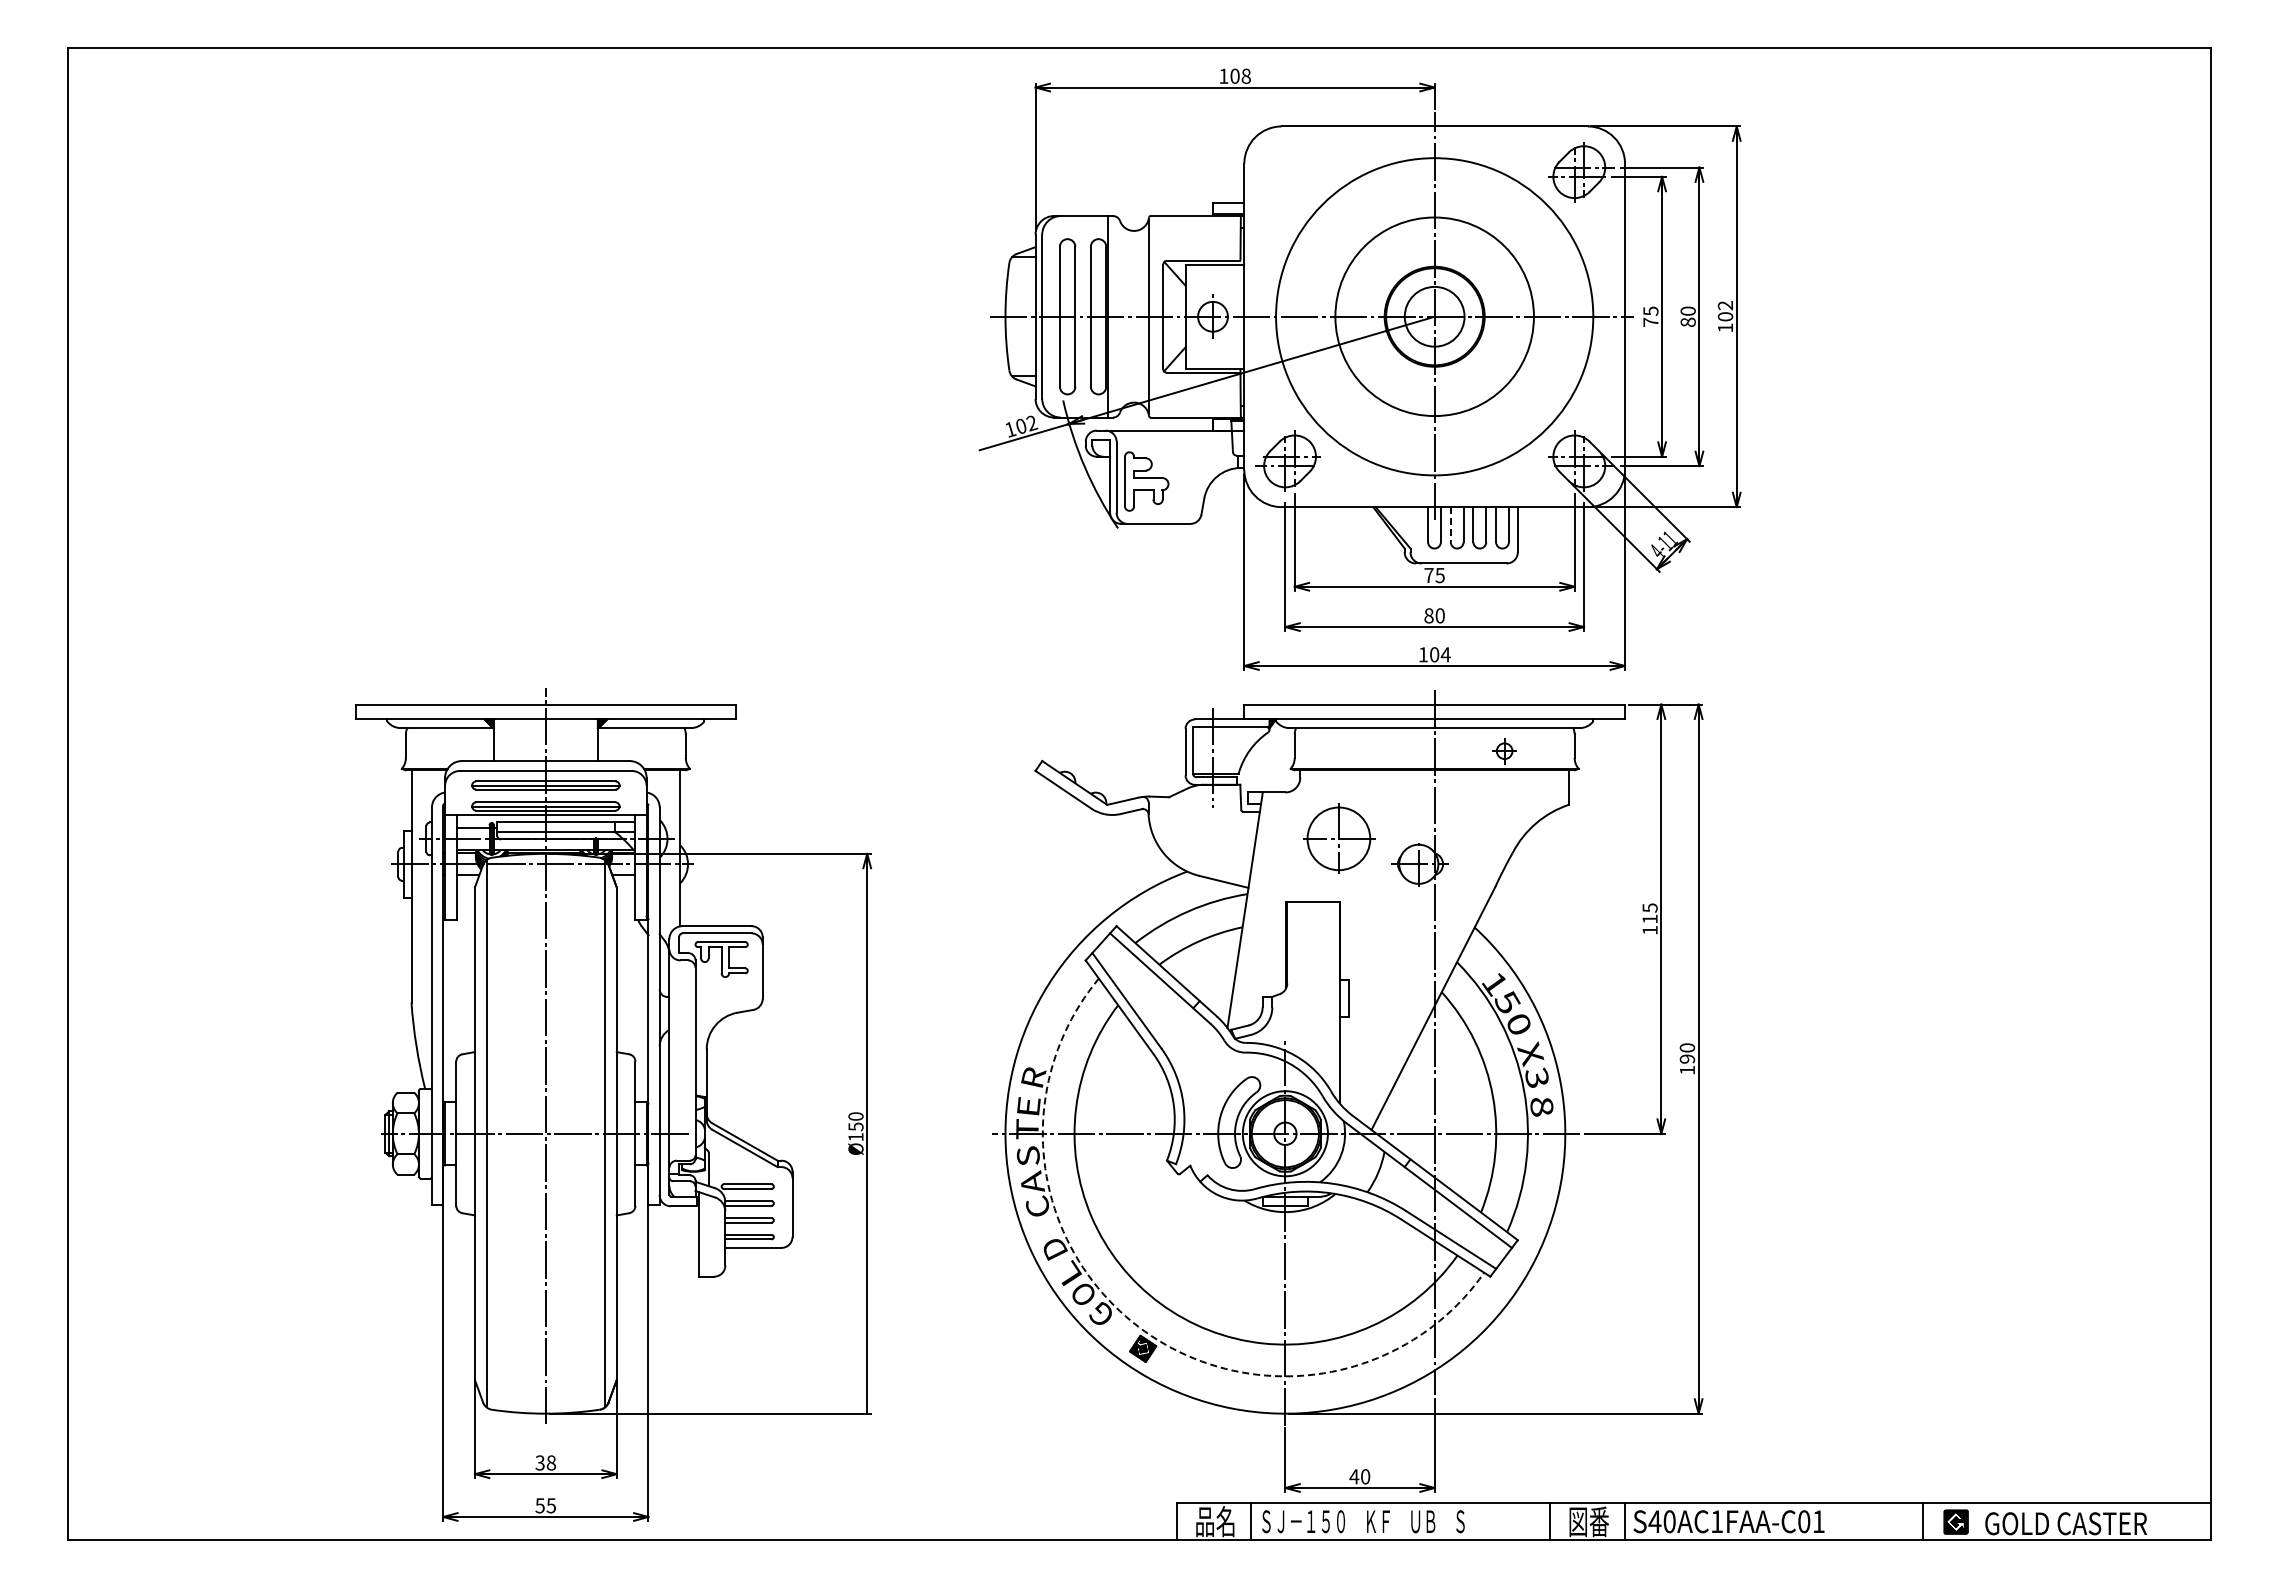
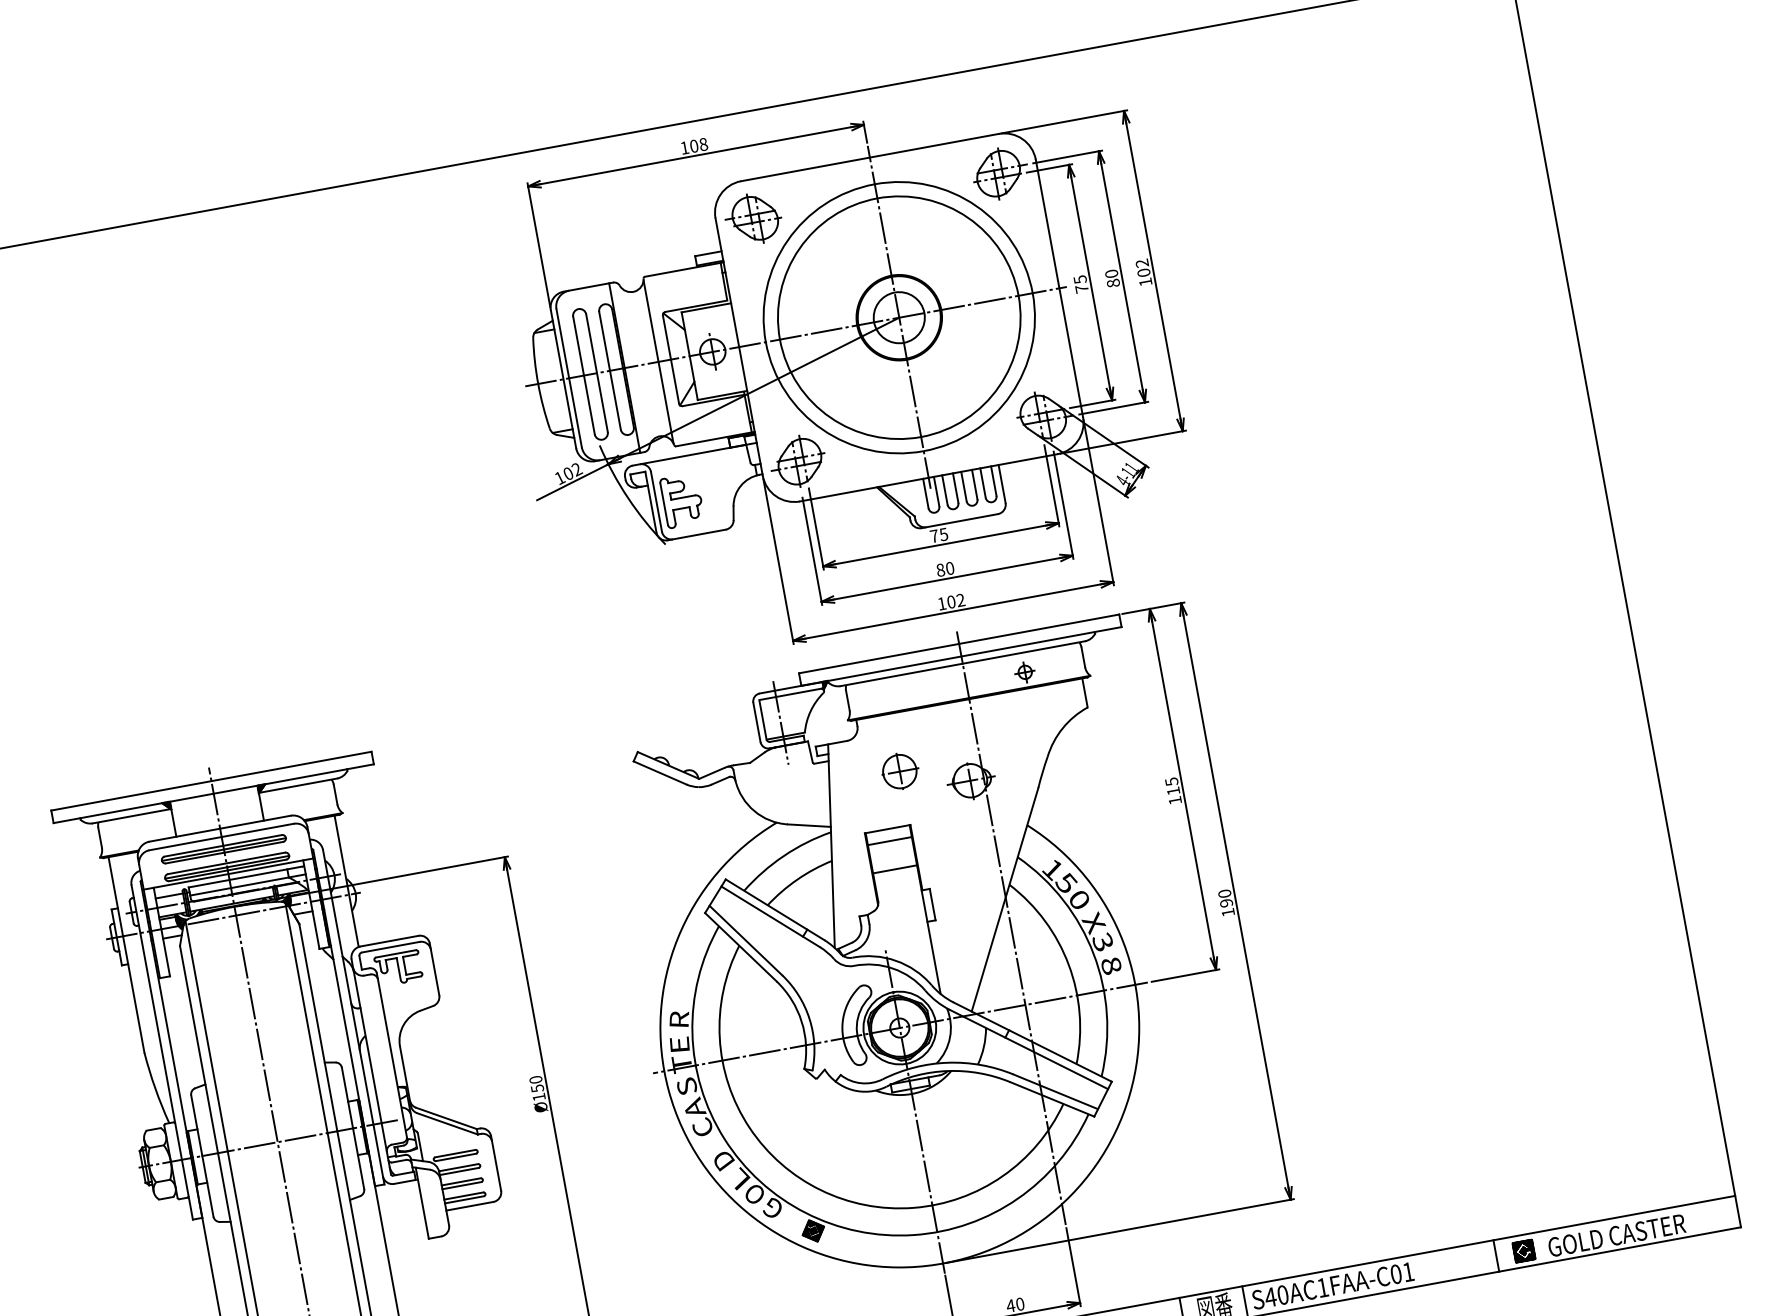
part: (1287, 172) -> (753, 219), added
circle: (1434, 316) -> (899, 317), size x1.43
line: (1450, 524) -> (944, 490), dashed -> solid
text: (1445, 654) -> (960, 600), 104 -> 102
part: (1340, 838) -> (900, 771), size x0.62
line: (1313, 916) -> (889, 840), added
line: (1313, 950) -> (895, 869), added
arc: (1138, 1326) -> (806, 1212), dashed -> solid

